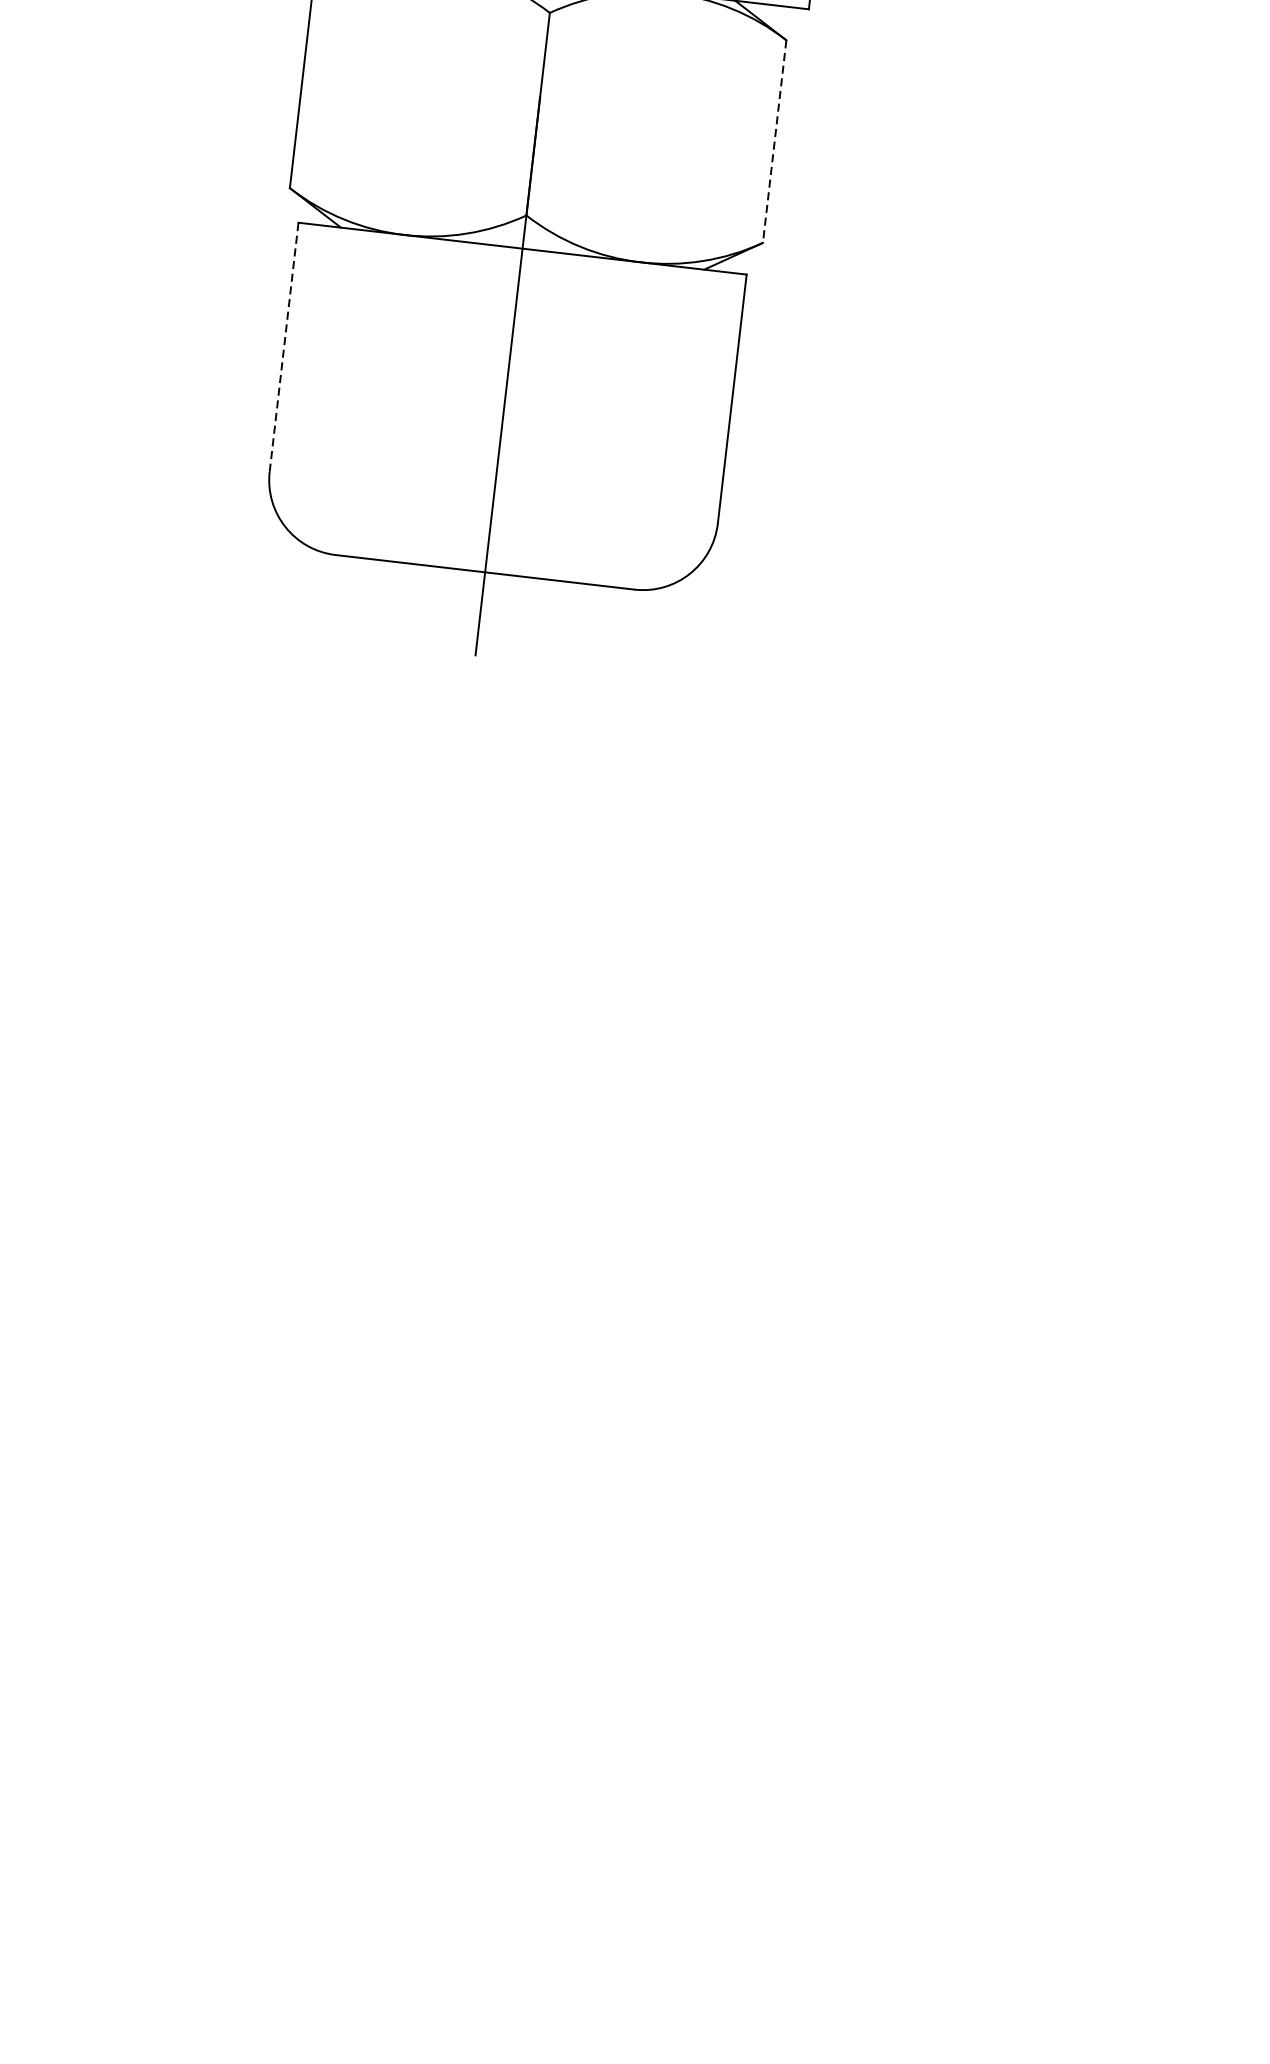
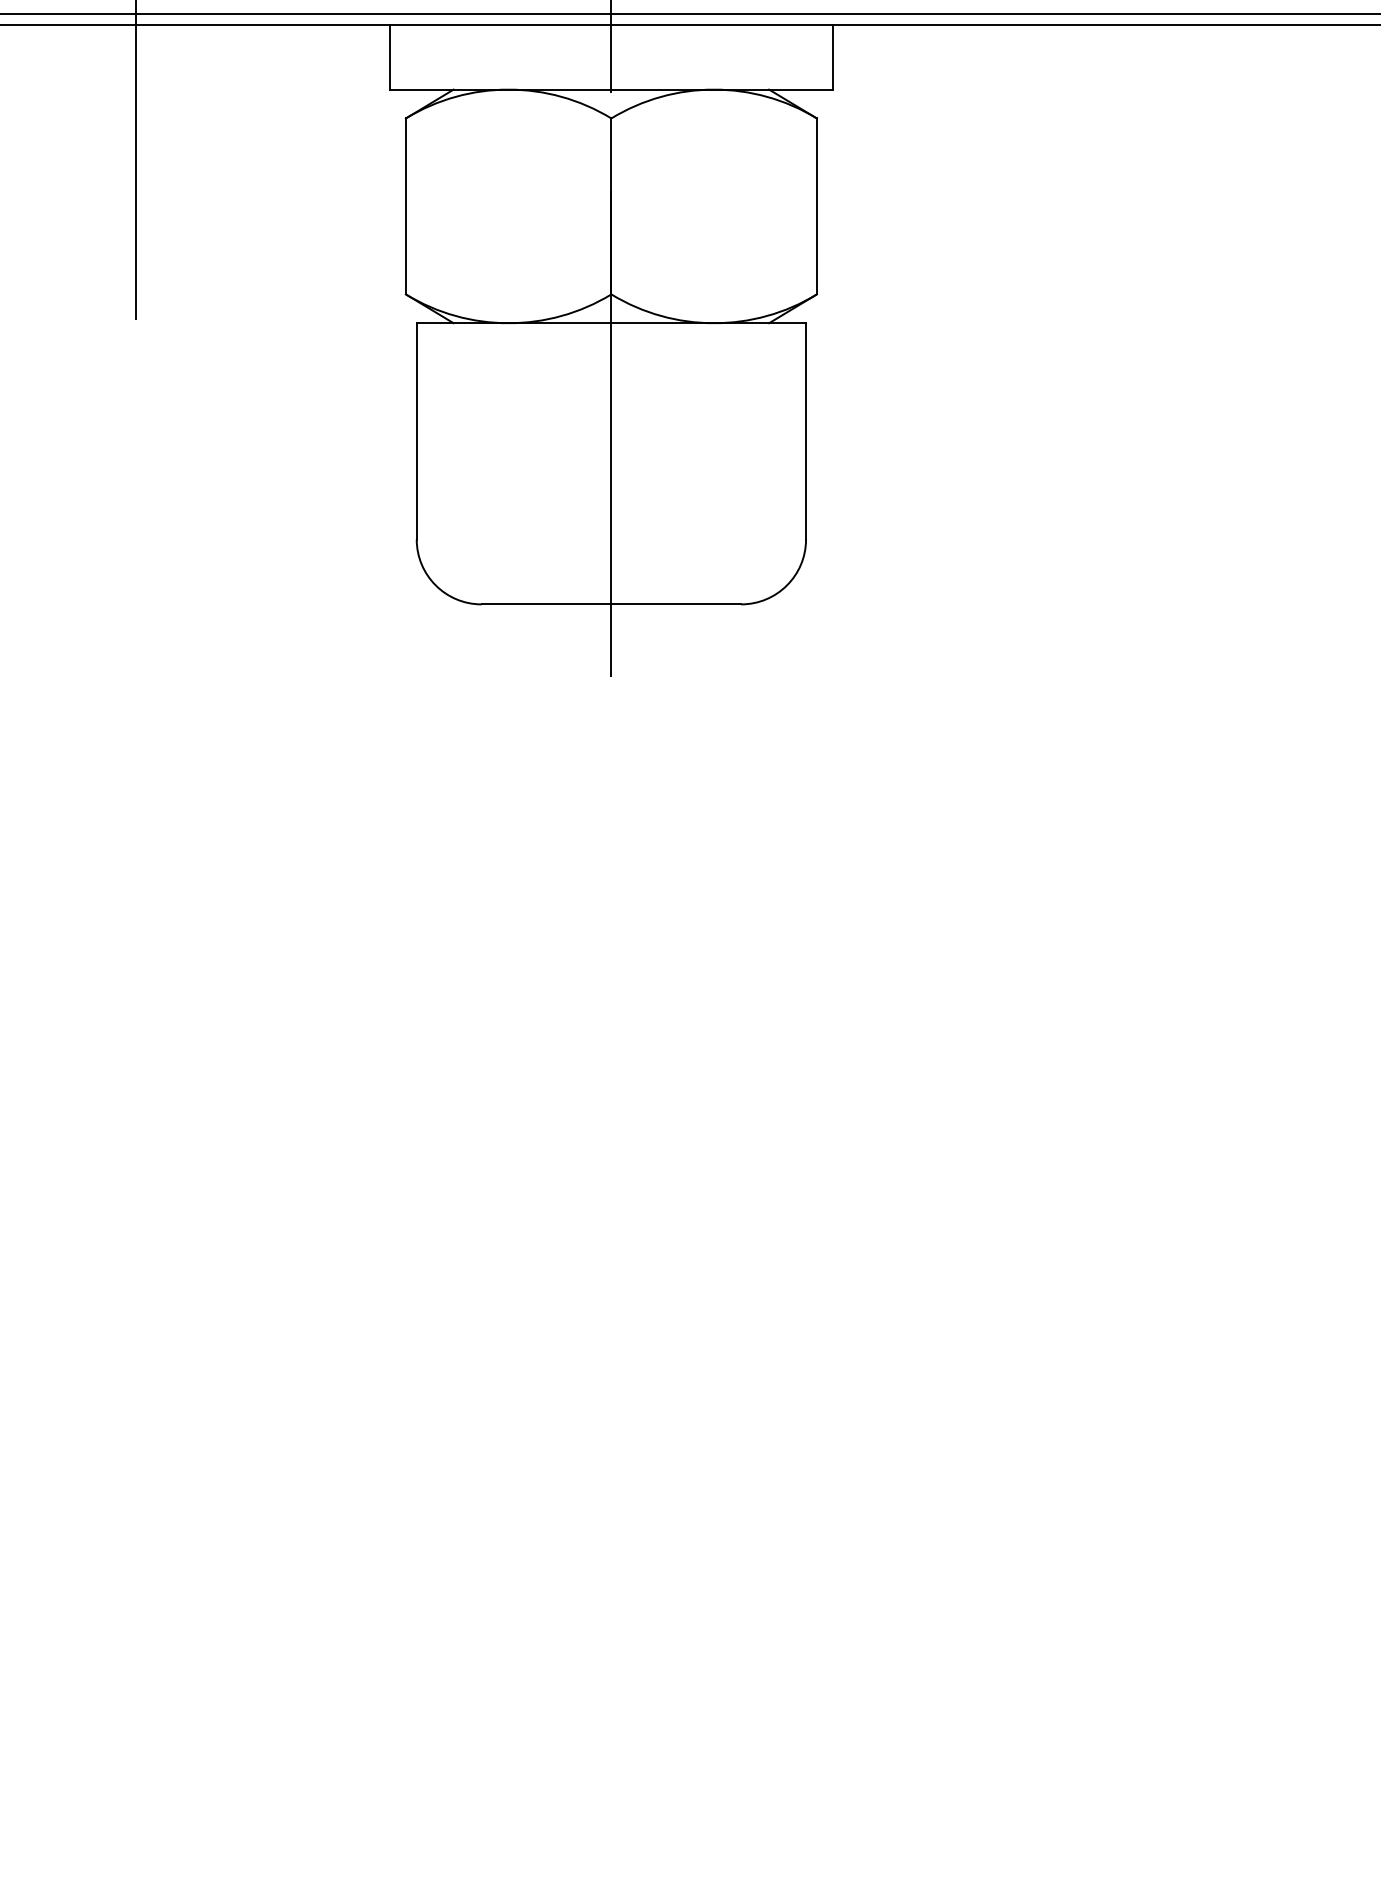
line: (774, 141) -> (816, 206), dashed -> solid
line: (283, 346) -> (416, 430), dashed -> solid

